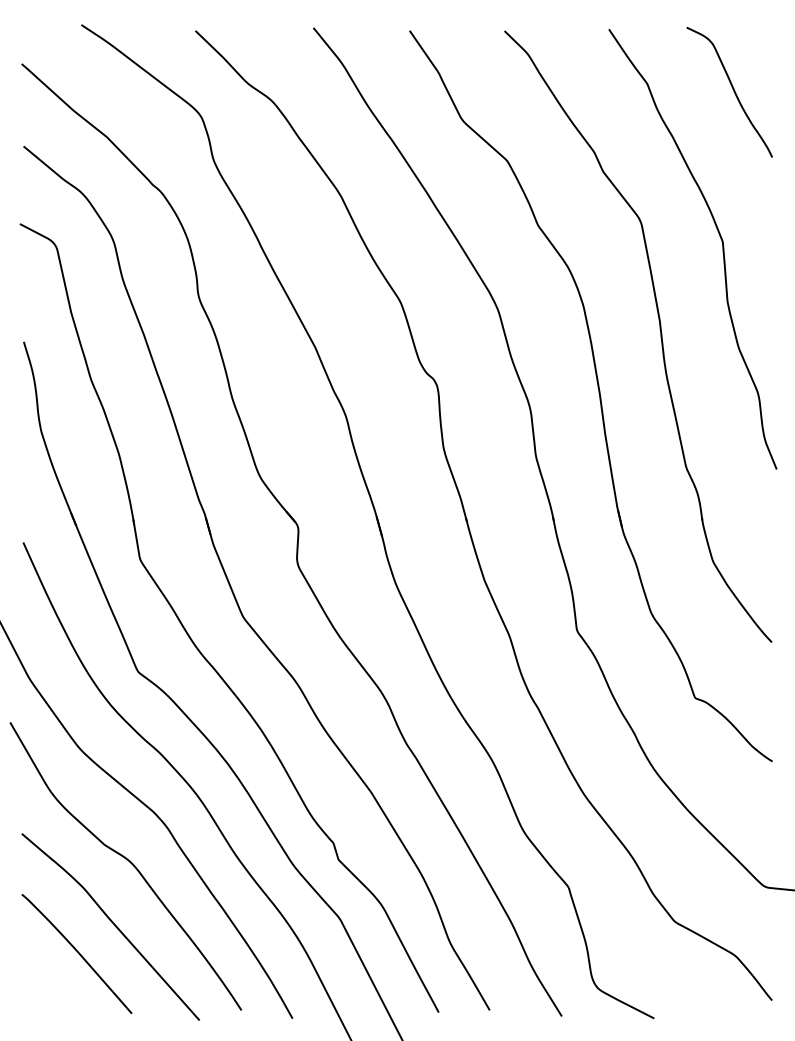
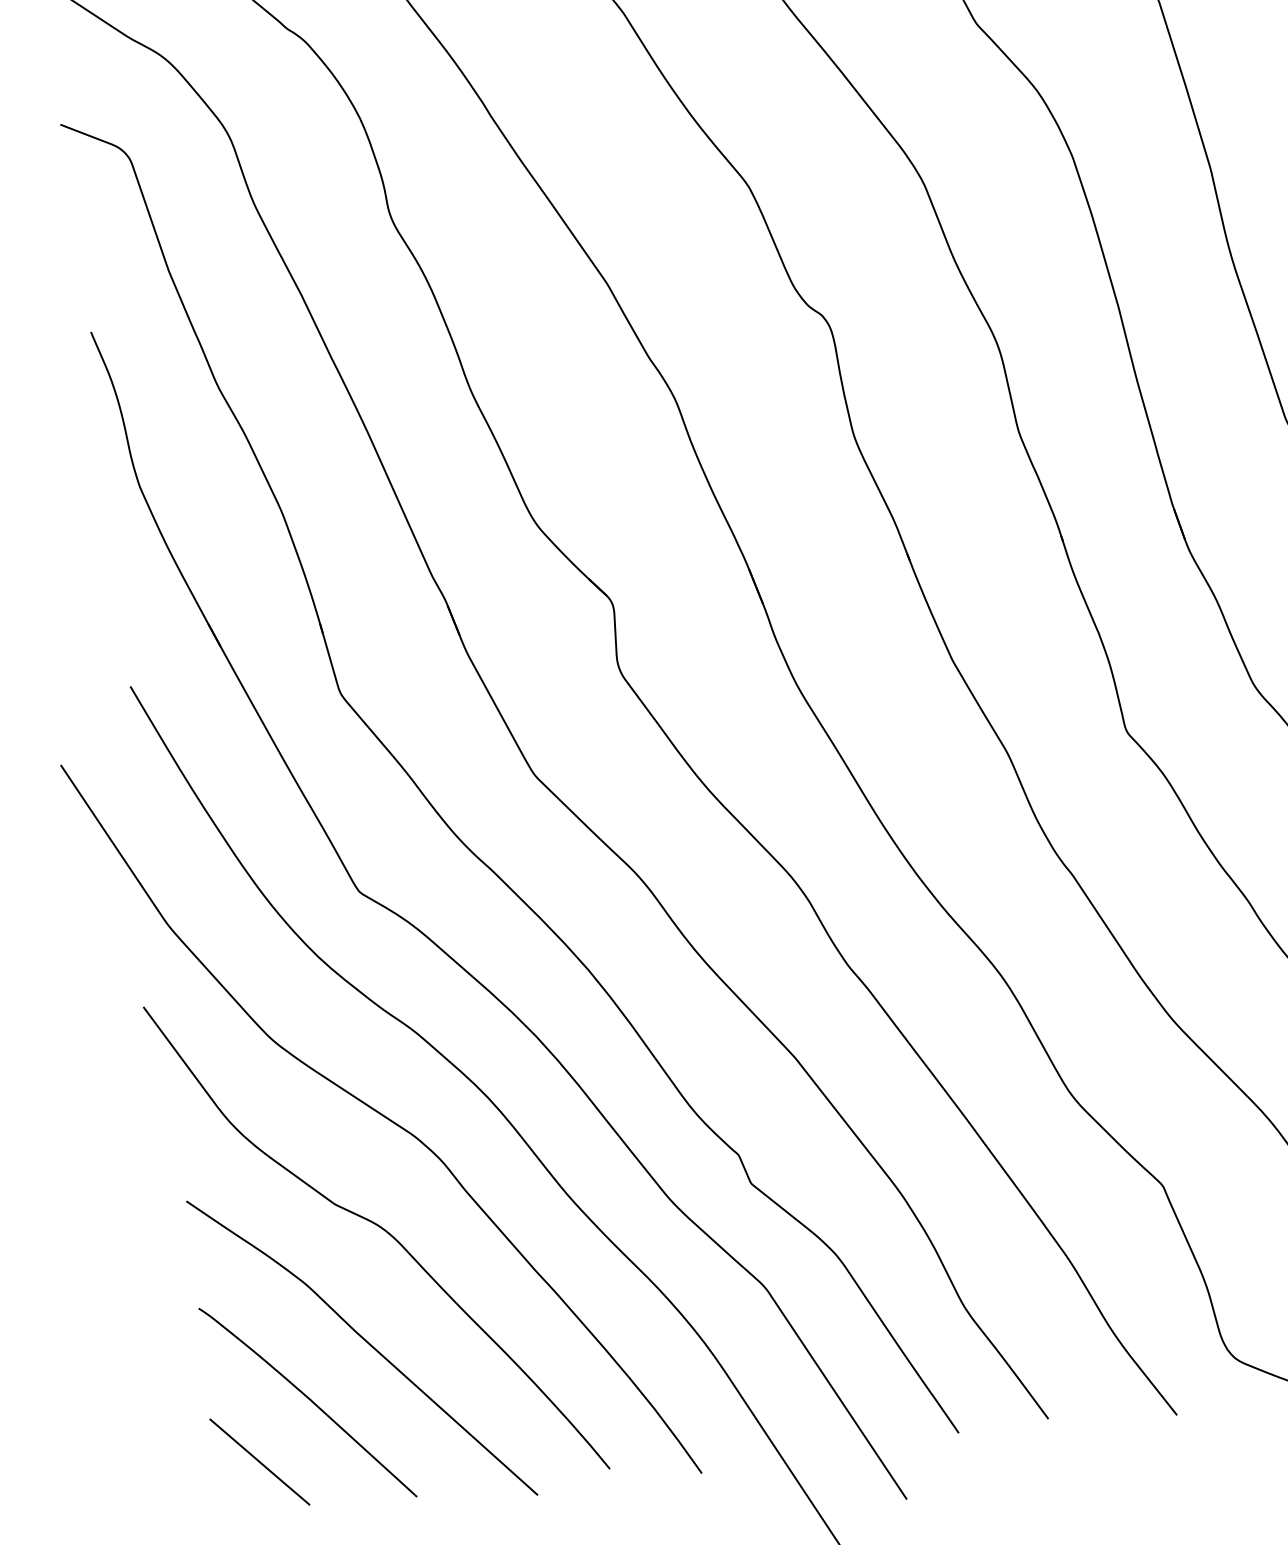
line: (45, 983) -> (258, 1461), added

